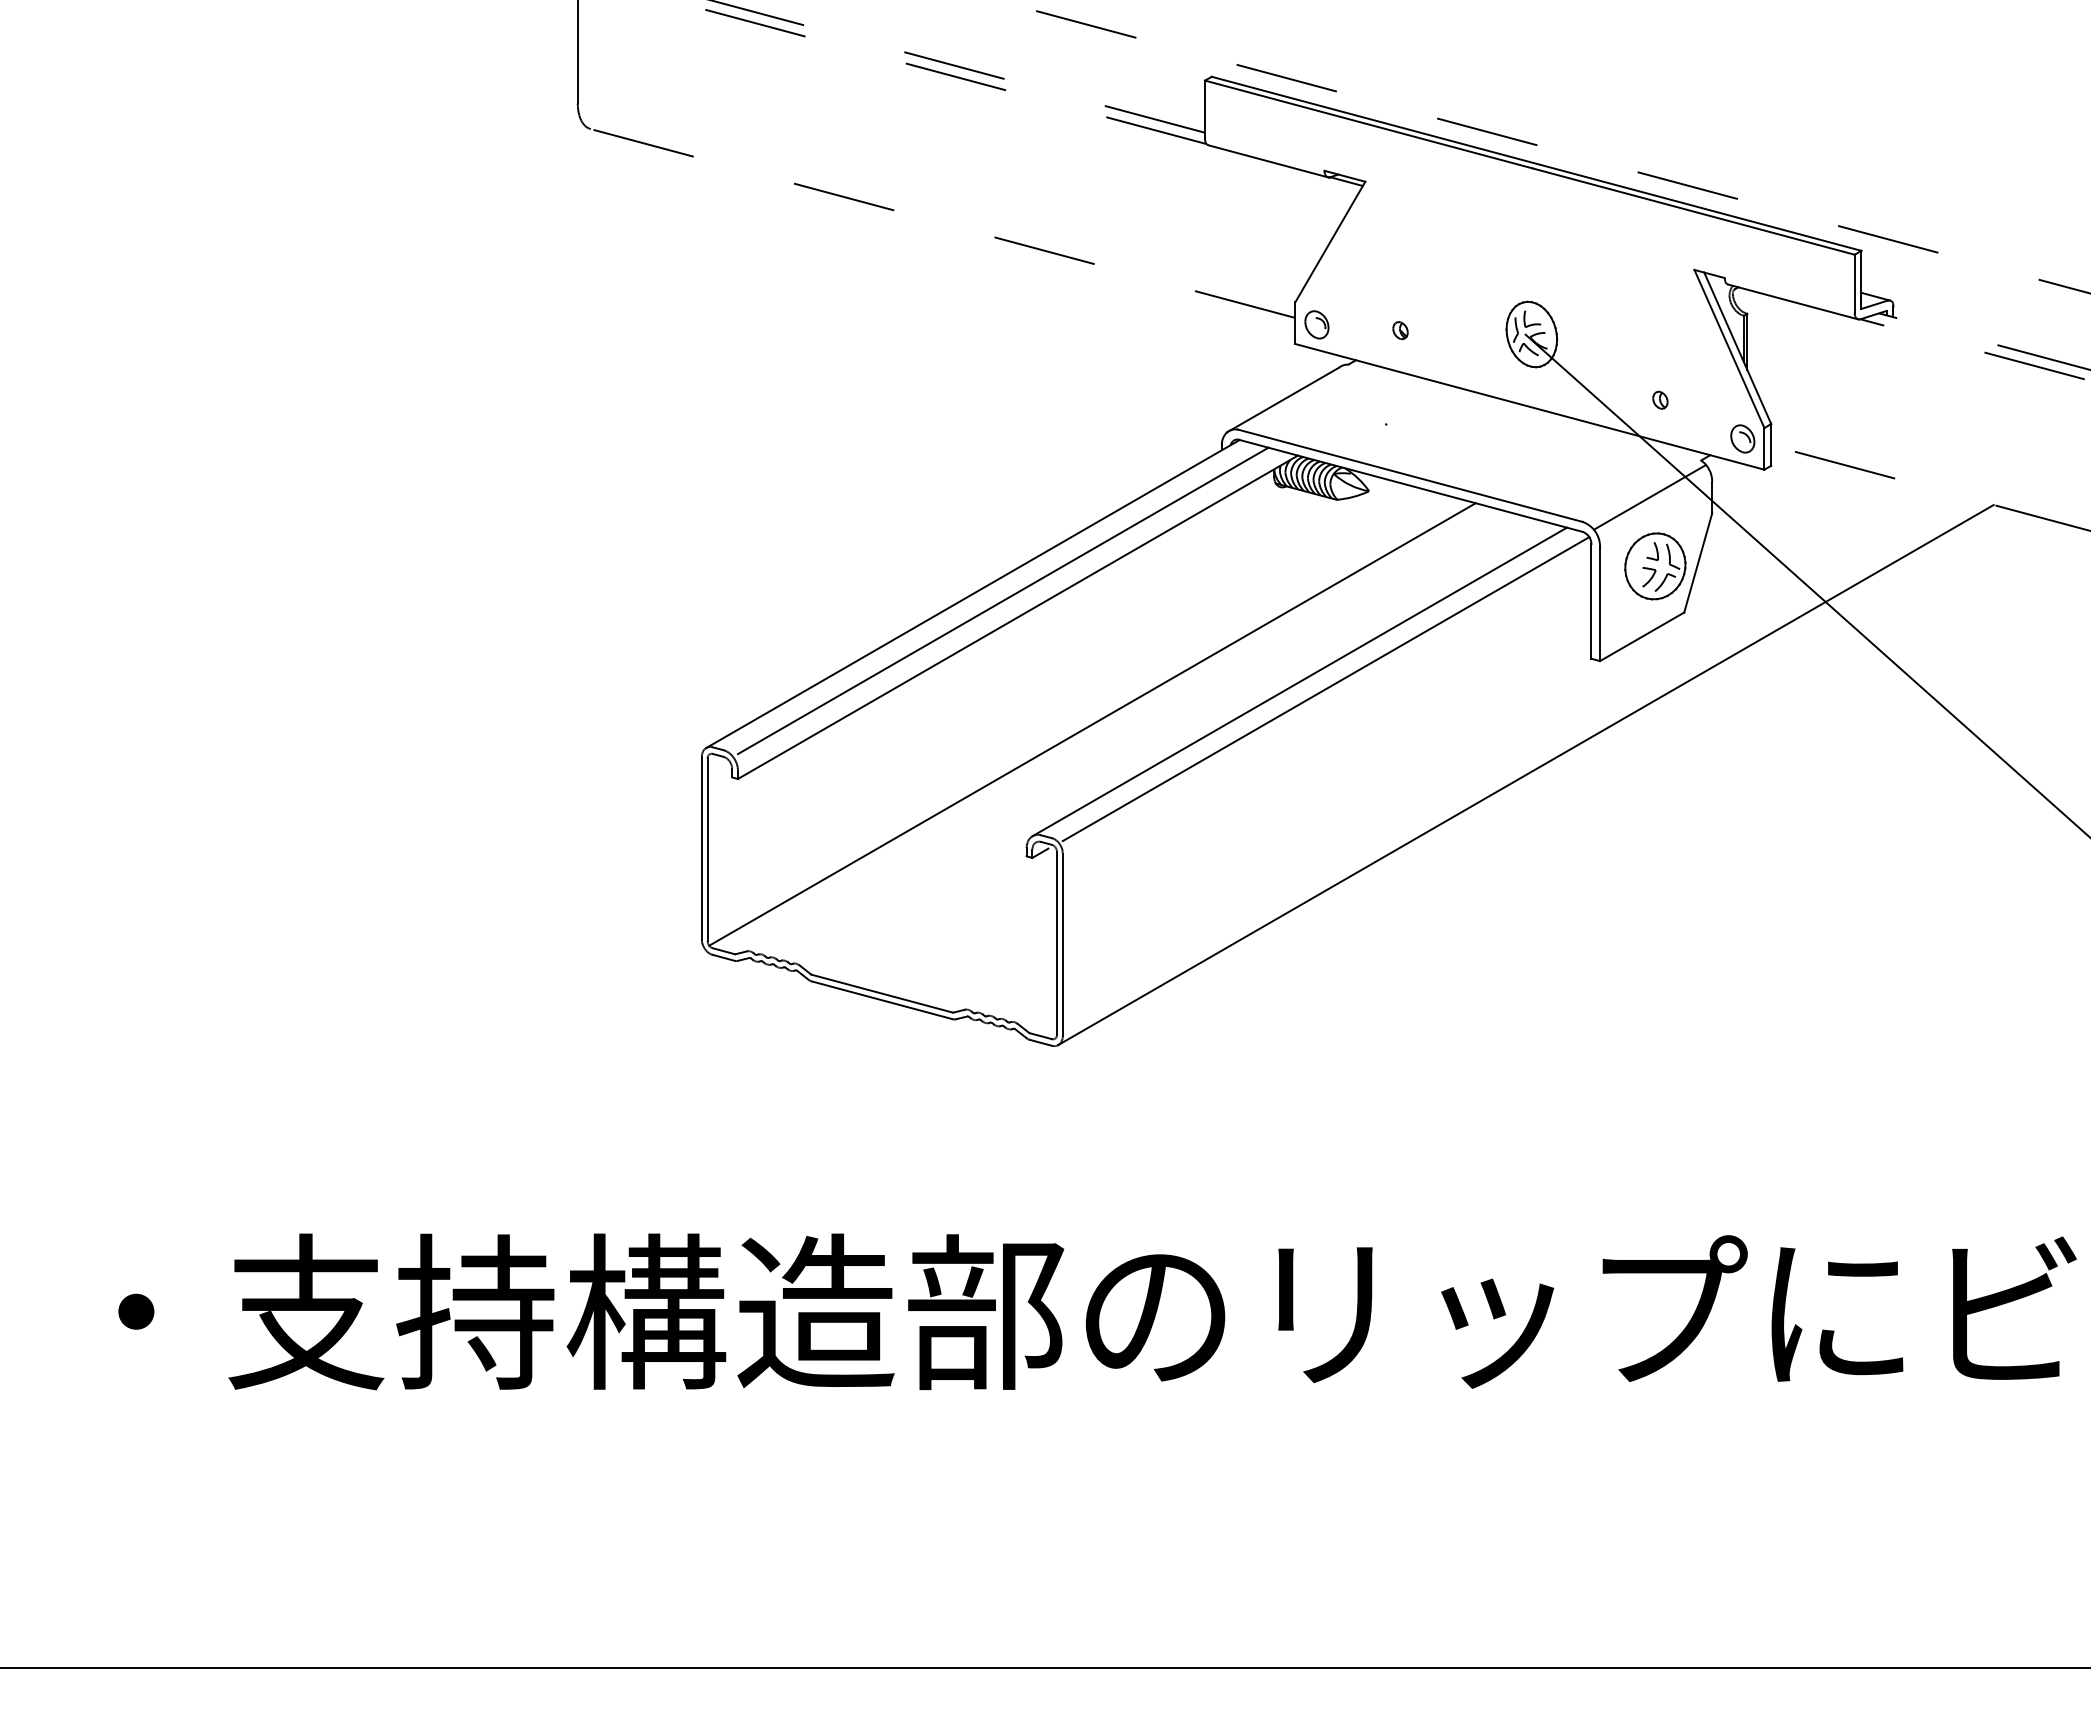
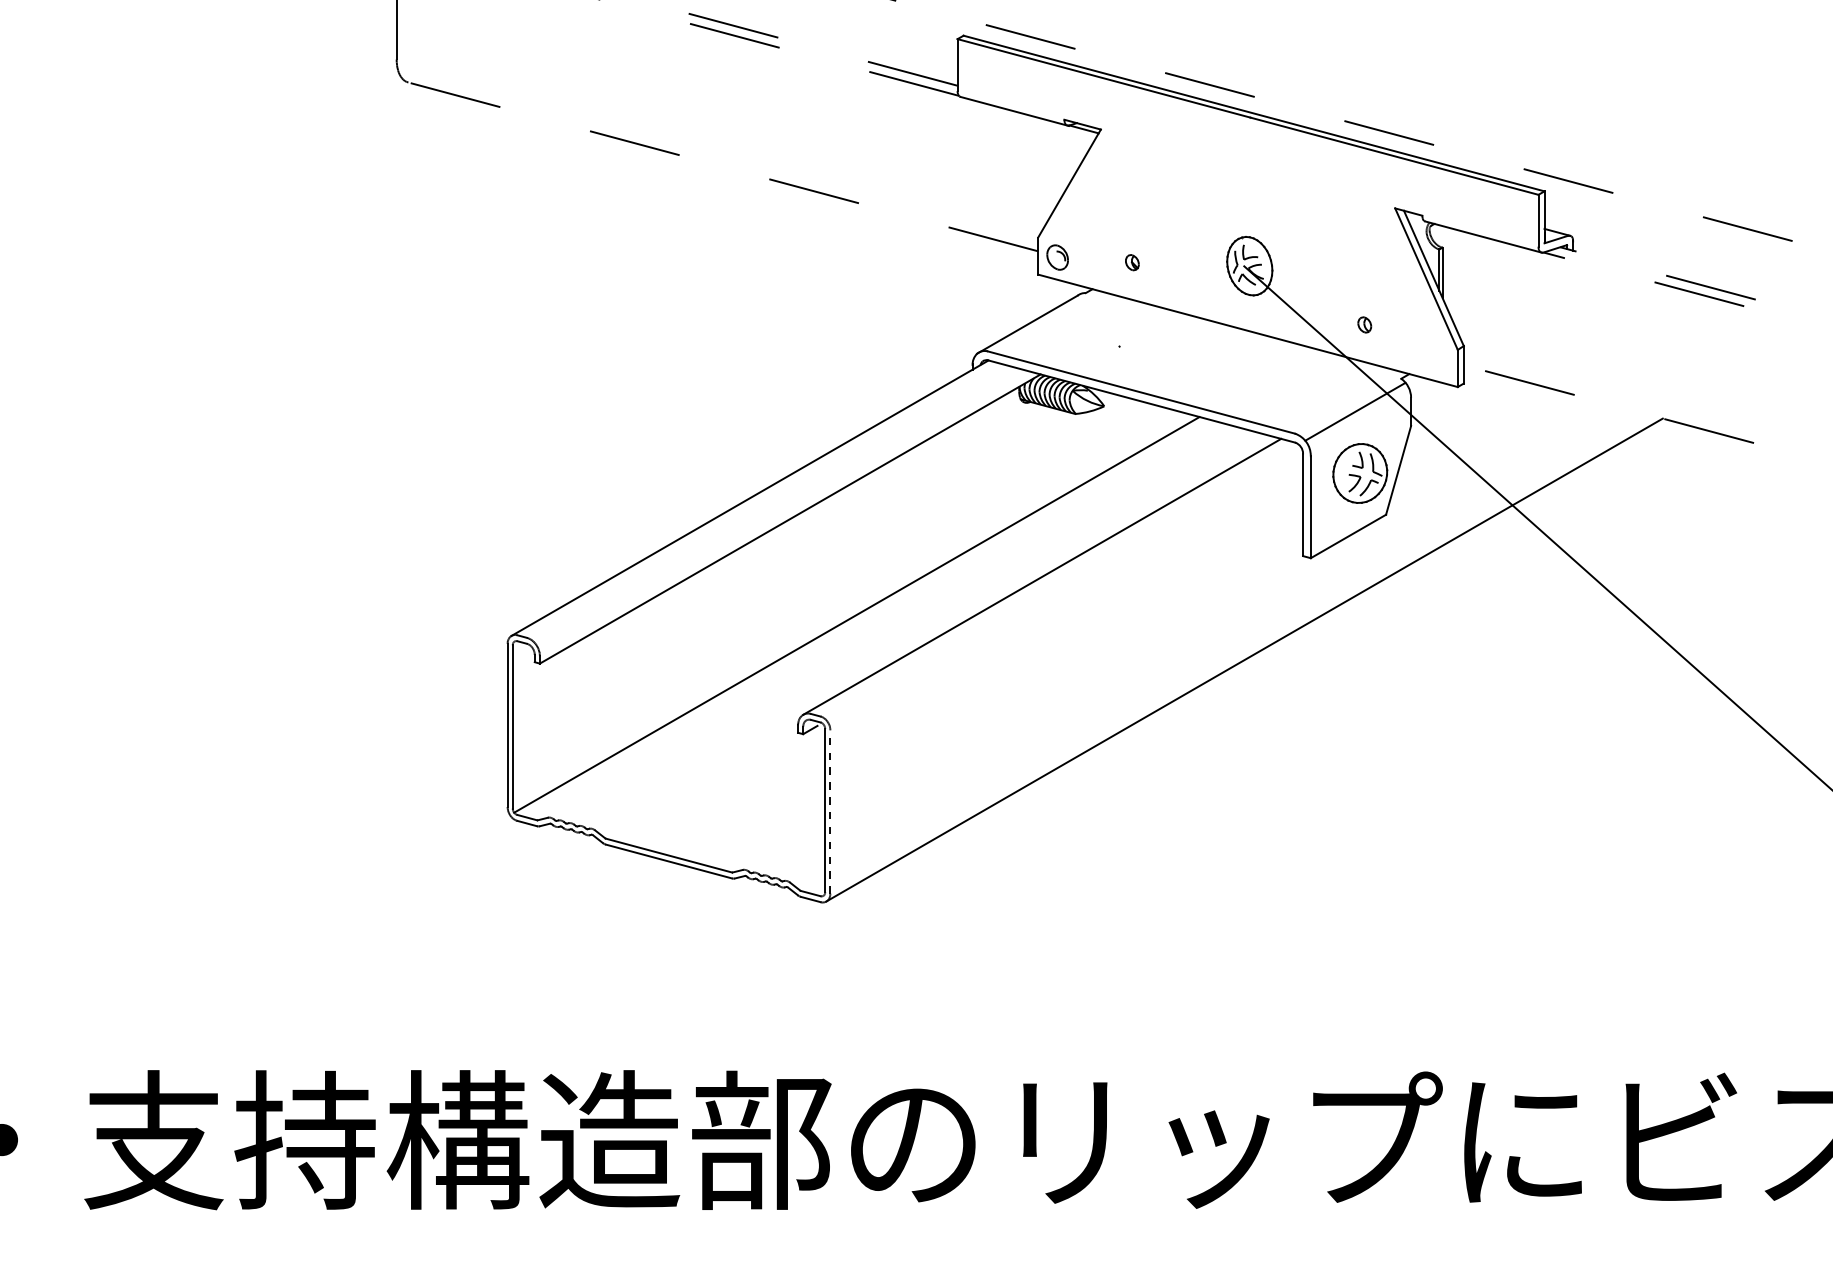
part: (1742, 438) -> (1438, 359), removed
line: (1002, 600) -> (776, 504), removed
line: (1325, 689) -> (1065, 583), removed
line: (1062, 944) -> (830, 811), solid -> dashed

